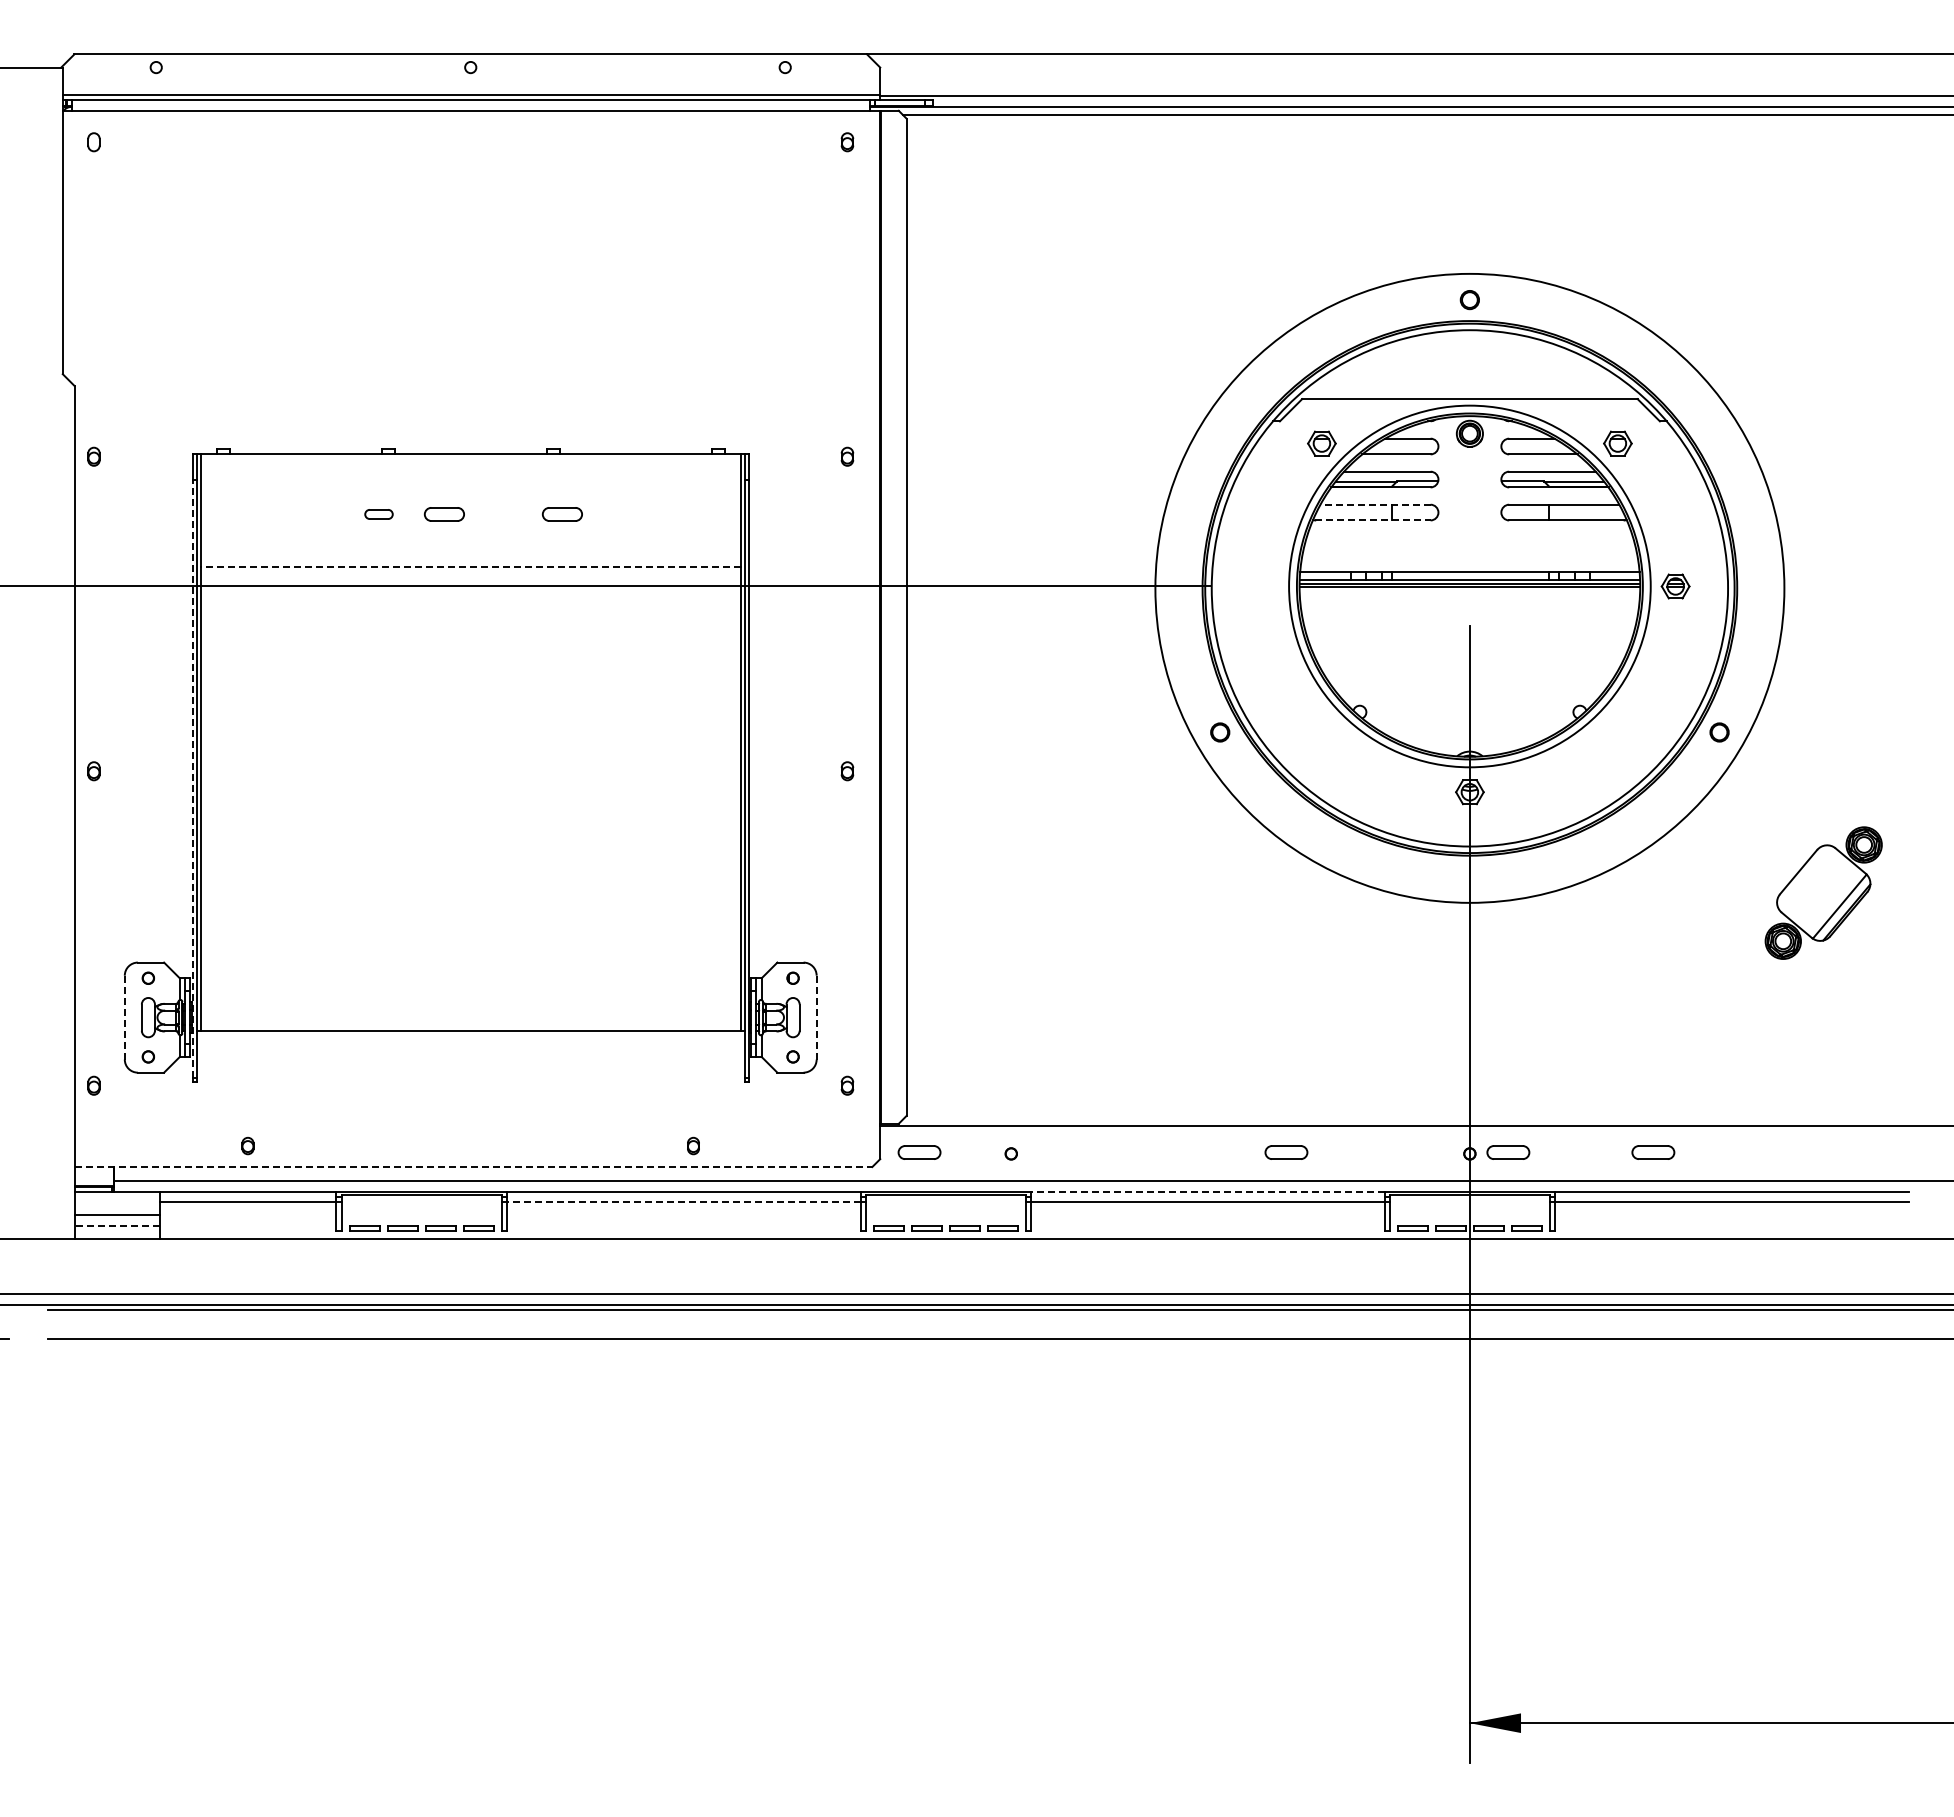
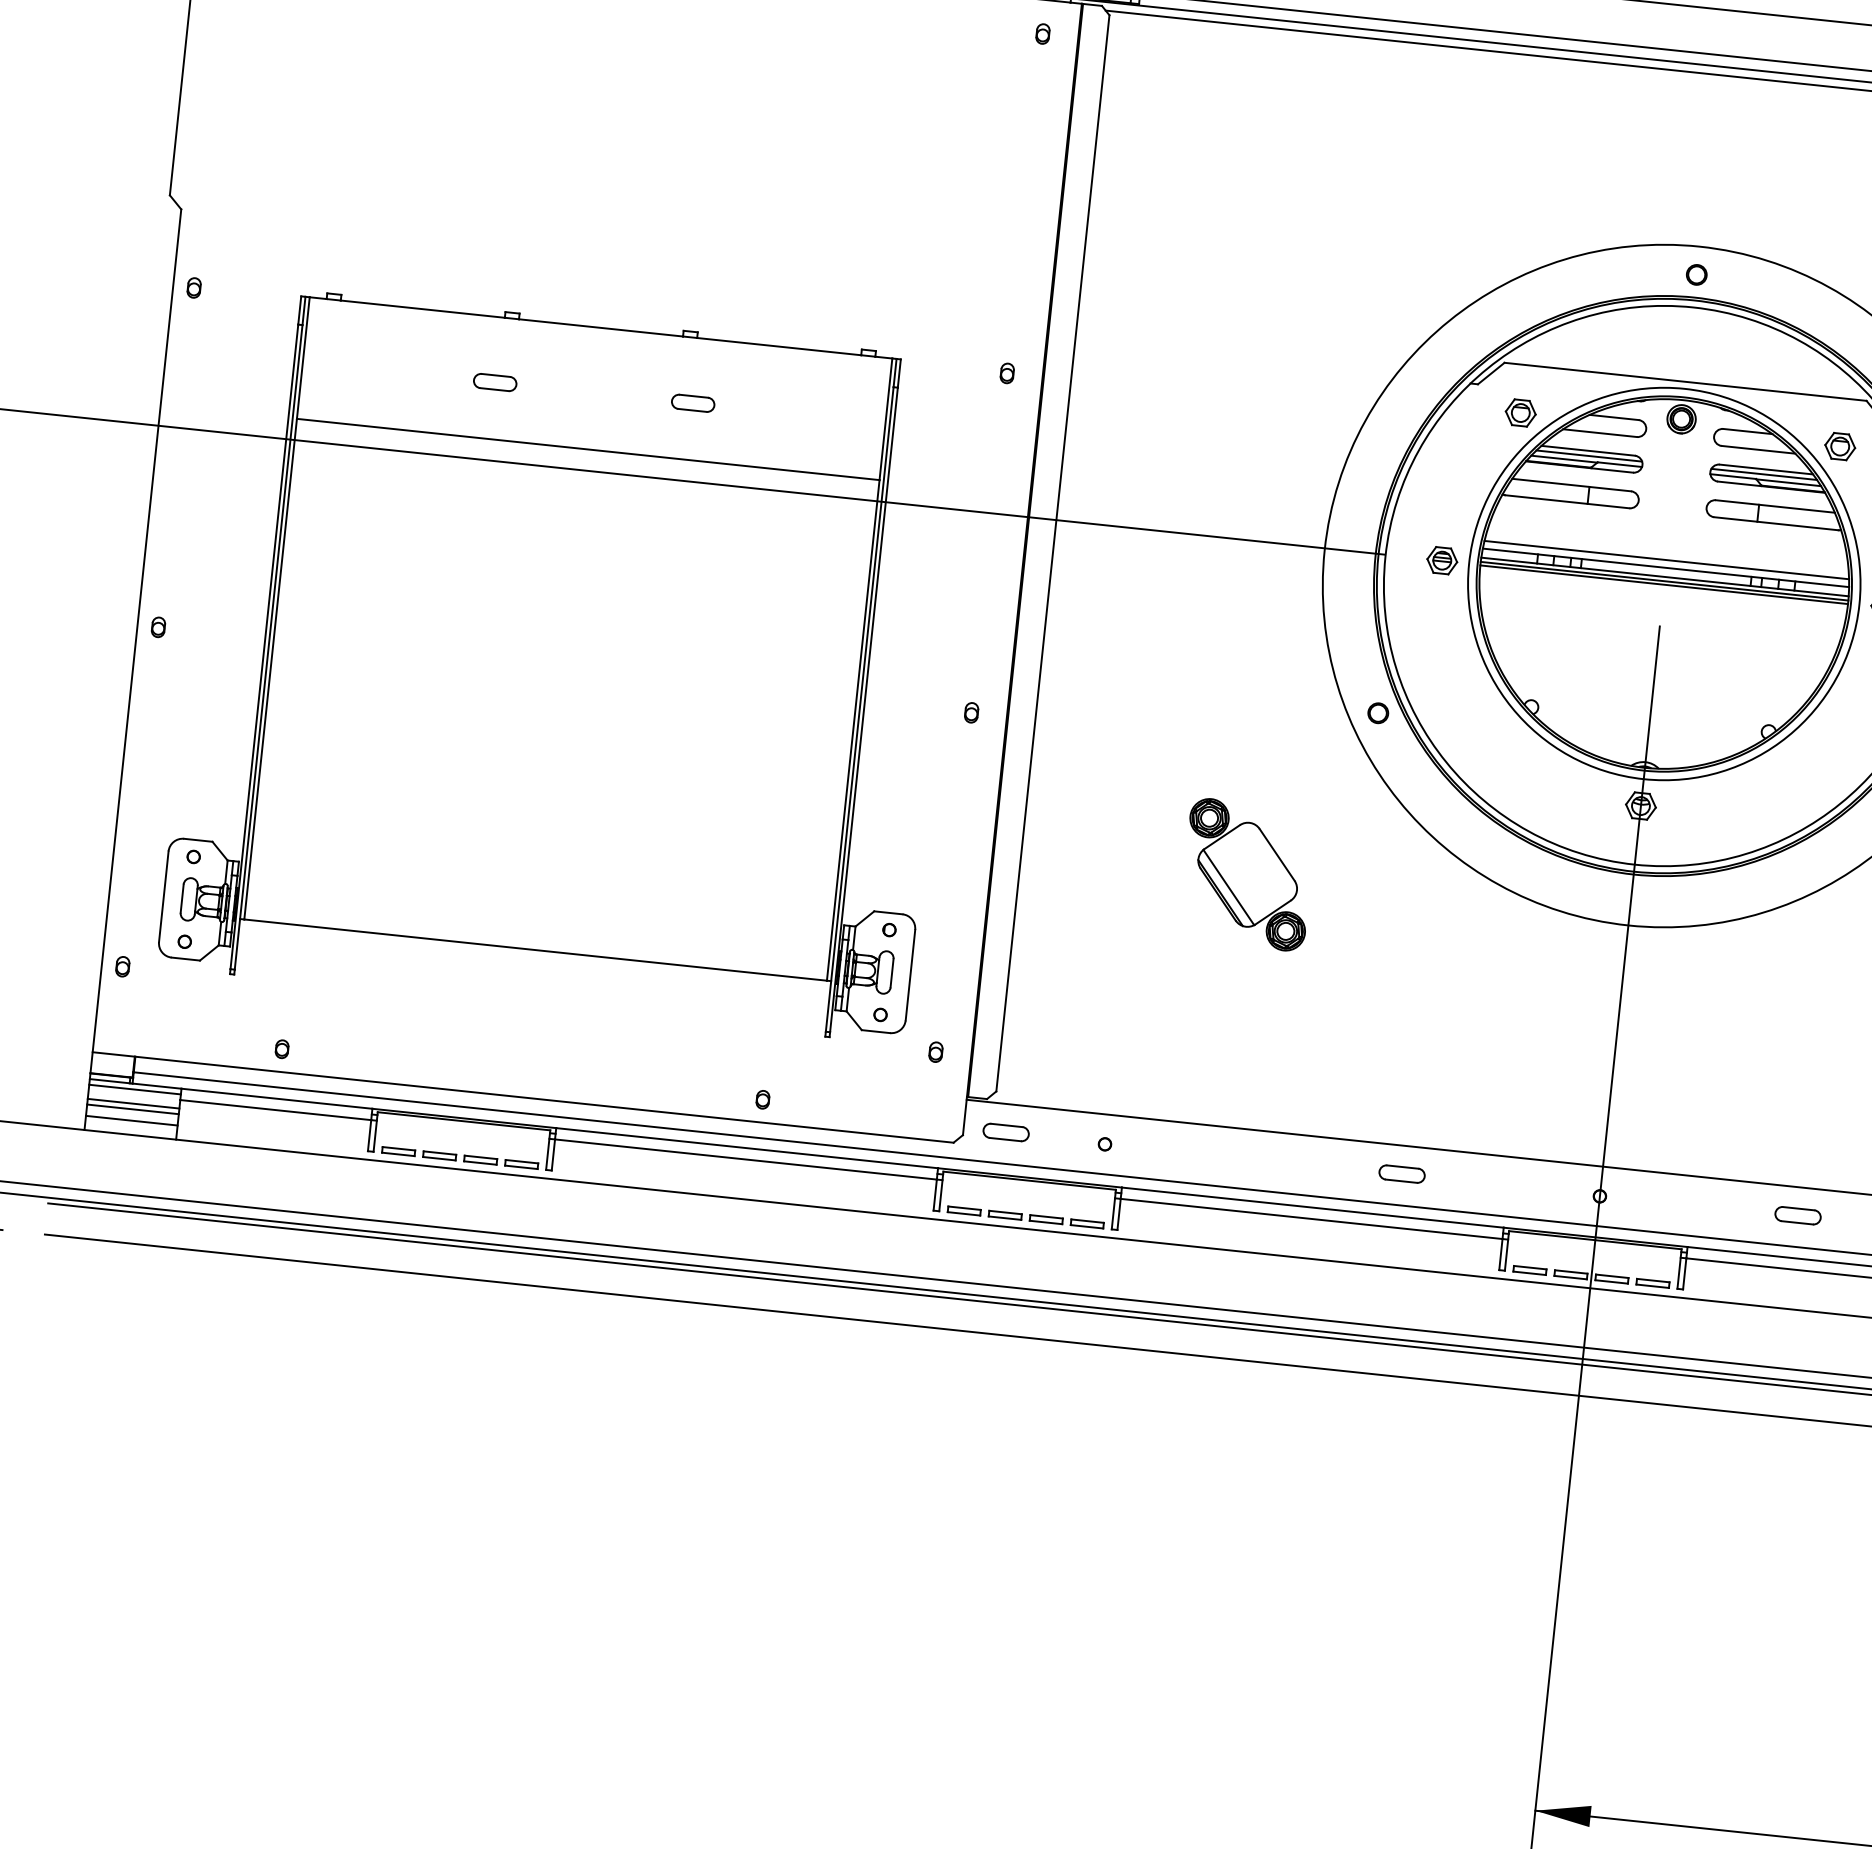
line: (1388, 476) -> (1588, 456), added
line: (1550, 476) -> (1763, 474), added
line: (1375, 504) -> (1571, 484), dashed -> solid
part: (378, 514) -> (494, 382), size x1.43
part: (443, 514) -> (564, 389), removed
line: (1372, 520) -> (1566, 501), dashed -> solid
line: (1469, 564) -> (1666, 560), added
line: (470, 566) -> (588, 449), dashed -> solid
part: (1264, 586) -> (1442, 560), added
line: (192, 778) -> (263, 646), dashed -> solid
part: (1116, 892) -> (1248, 874), added
line: (124, 1017) -> (163, 896), dashed -> solid
line: (816, 1017) -> (910, 975), dashed -> solid
part: (1508, 1152) -> (1641, 1199), removed
line: (473, 1167) -> (523, 1098), dashed -> solid
line: (1207, 1191) -> (1312, 1207), dashed -> solid
line: (116, 1197) -> (134, 1089), added
line: (683, 1202) -> (745, 1159), dashed -> solid
line: (116, 1210) -> (132, 1103), added
line: (116, 1225) -> (131, 1120), dashed -> solid

